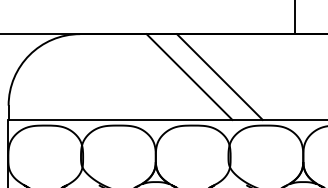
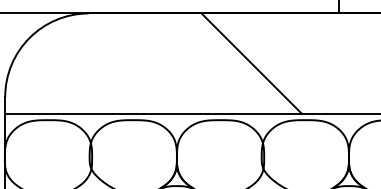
line: (189, 76) -> (216, 62), removed

